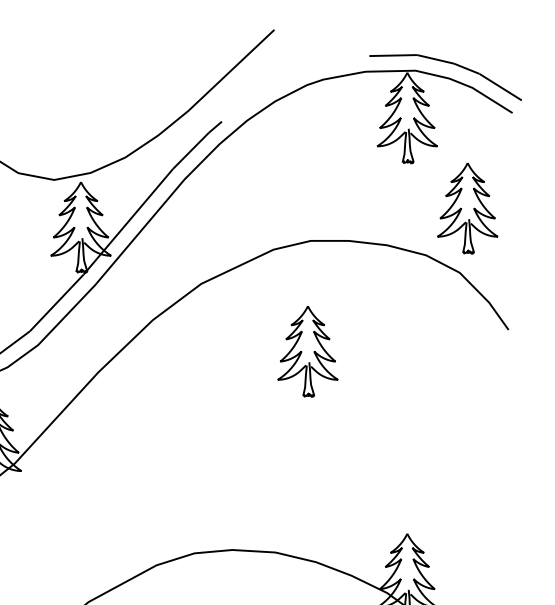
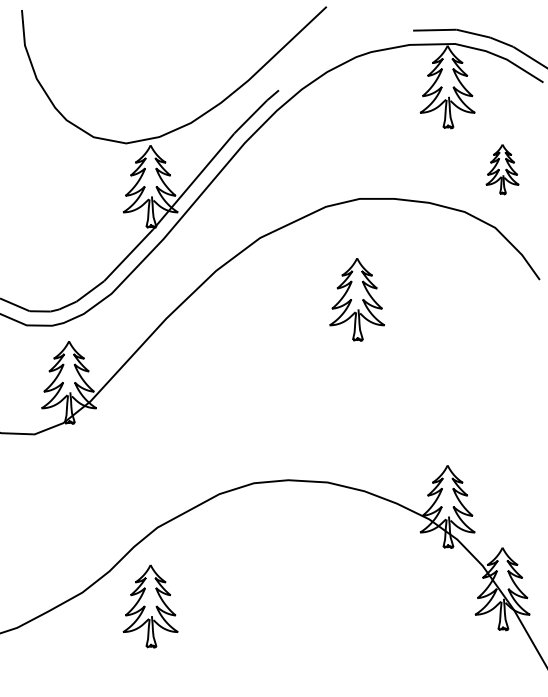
part: (467, 208) -> (502, 169), size x0.6

